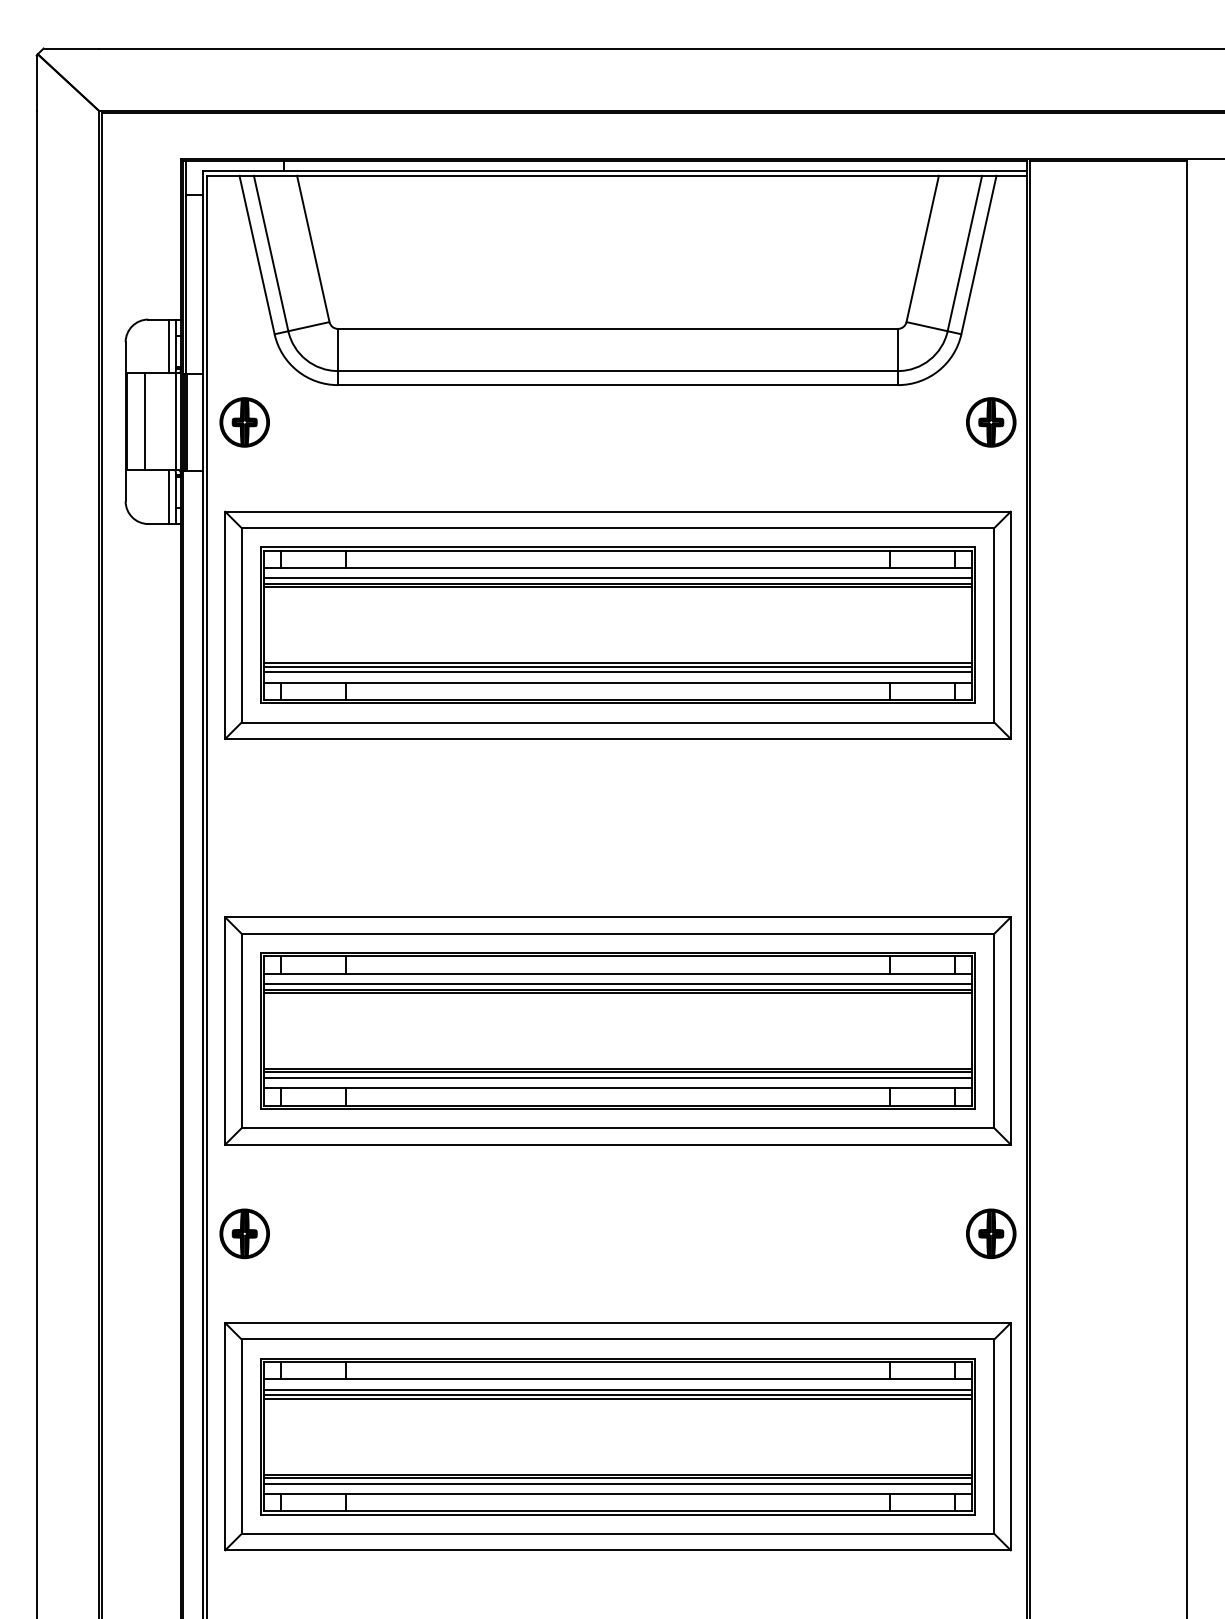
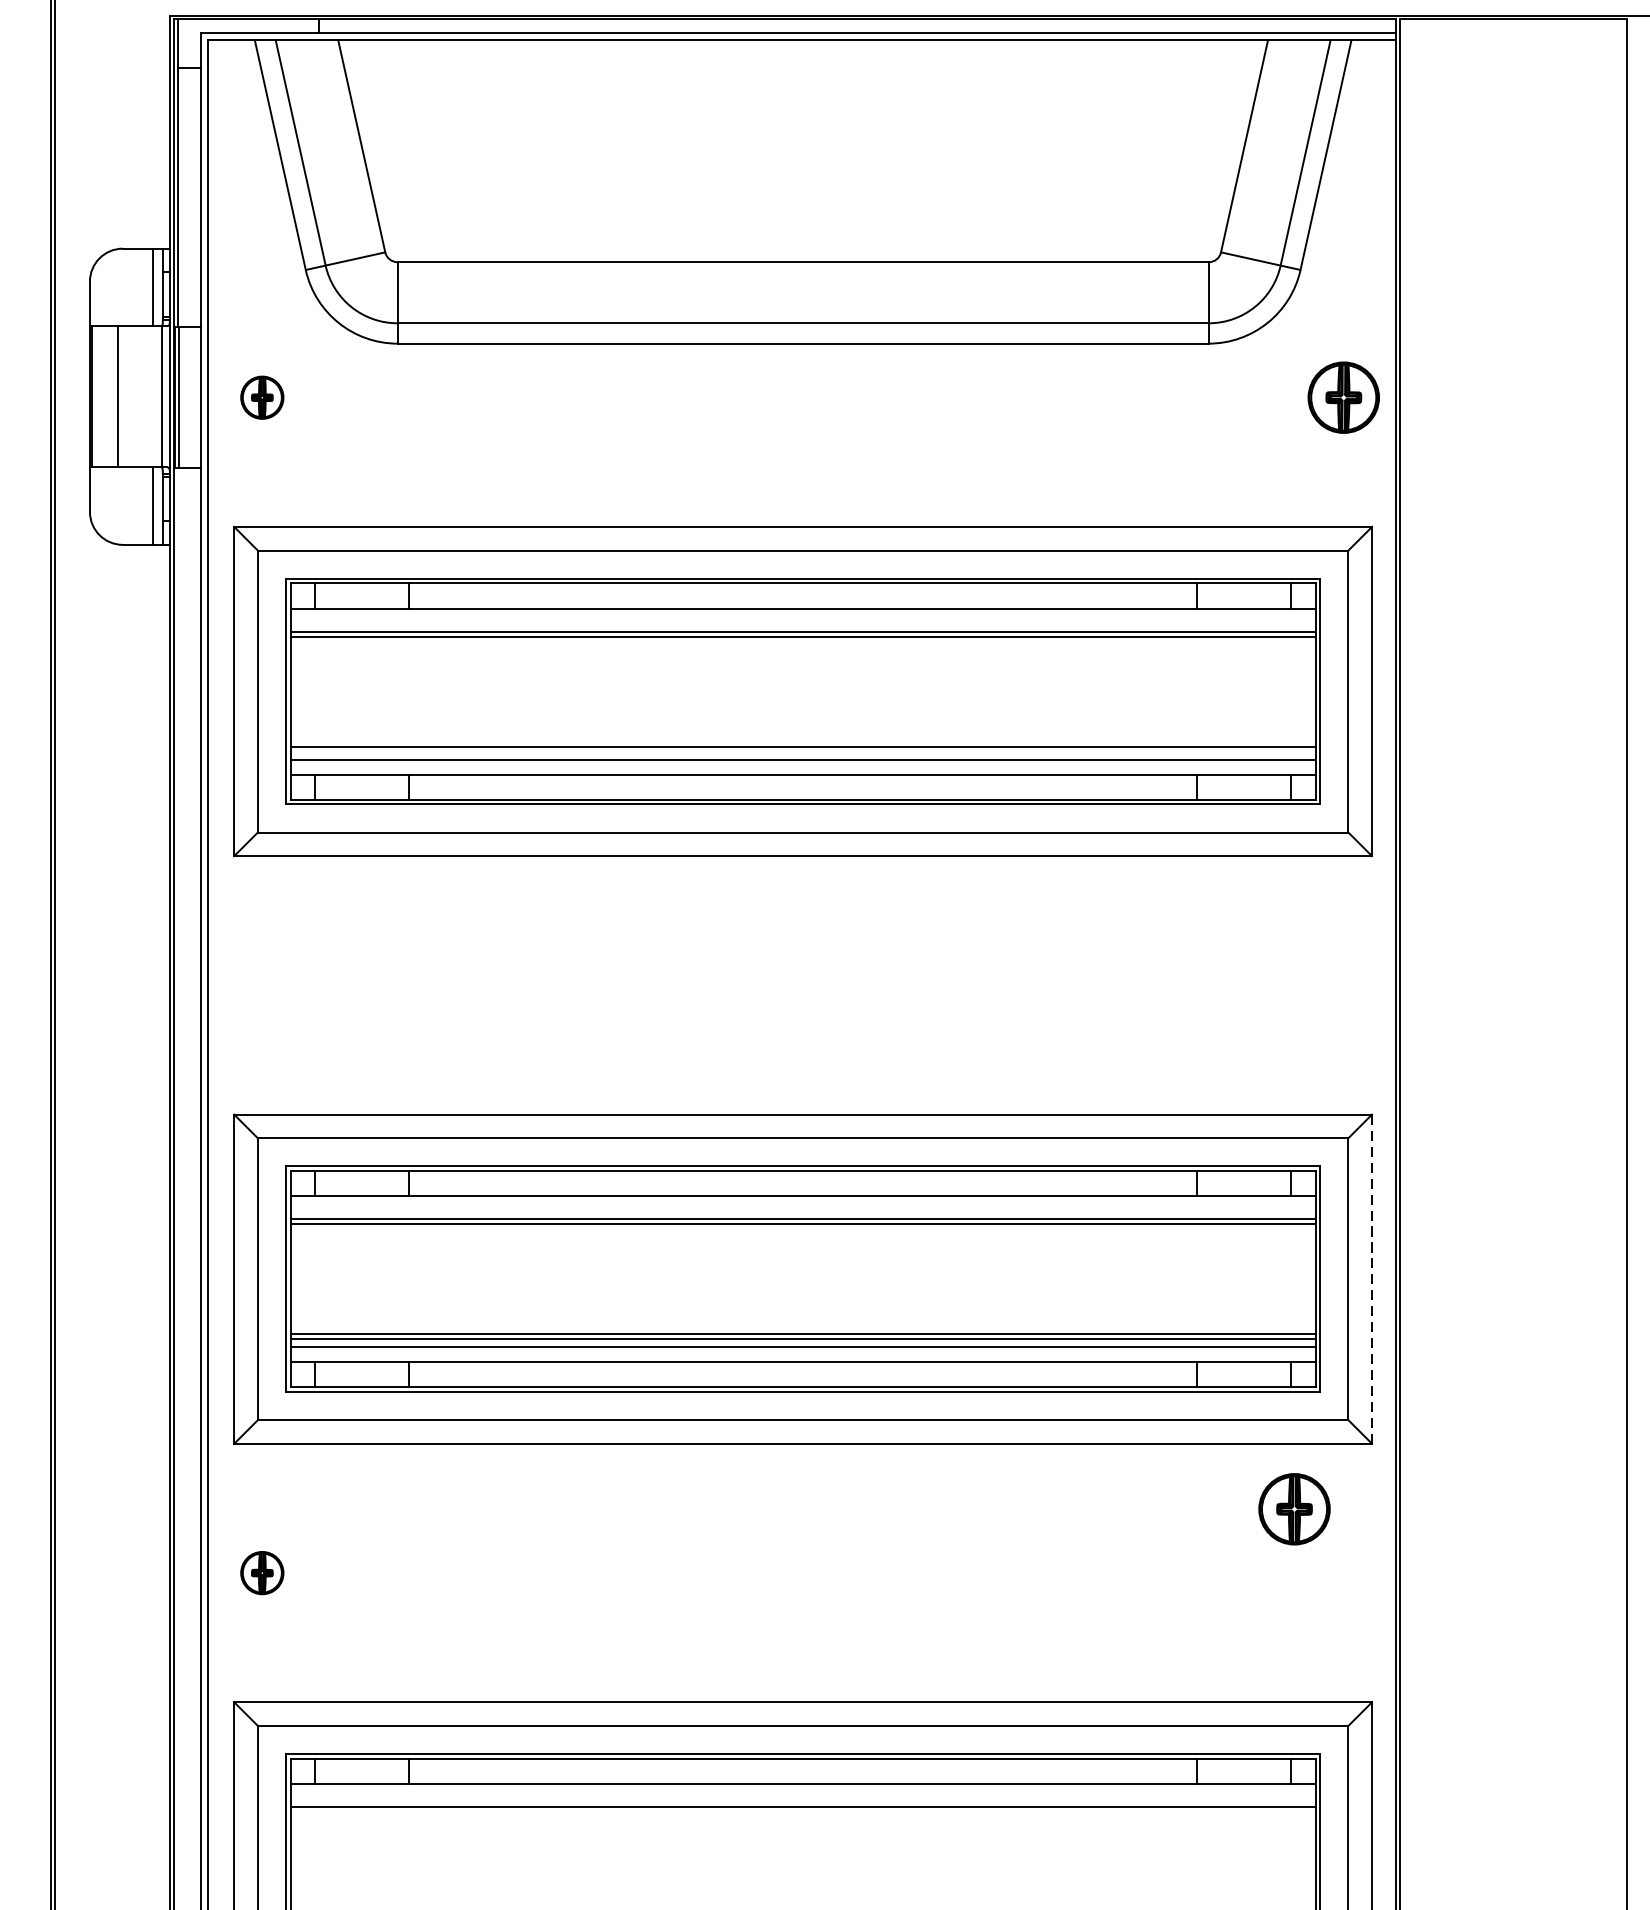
part: (244, 422) -> (262, 397), size x0.6
line: (617, 578) -> (802, 623), removed
line: (617, 666) -> (802, 751), removed
line: (617, 983) -> (802, 1210), removed
line: (1010, 1031) -> (1371, 1279), solid -> dashed
part: (244, 1233) -> (262, 1572), size x0.6
part: (991, 1233) -> (1294, 1508), moved
line: (617, 1389) -> (802, 1798), removed
line: (617, 1398) -> (802, 1811), removed

